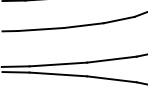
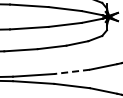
line: (112, 59) -> (72, 71), solid -> dashed

